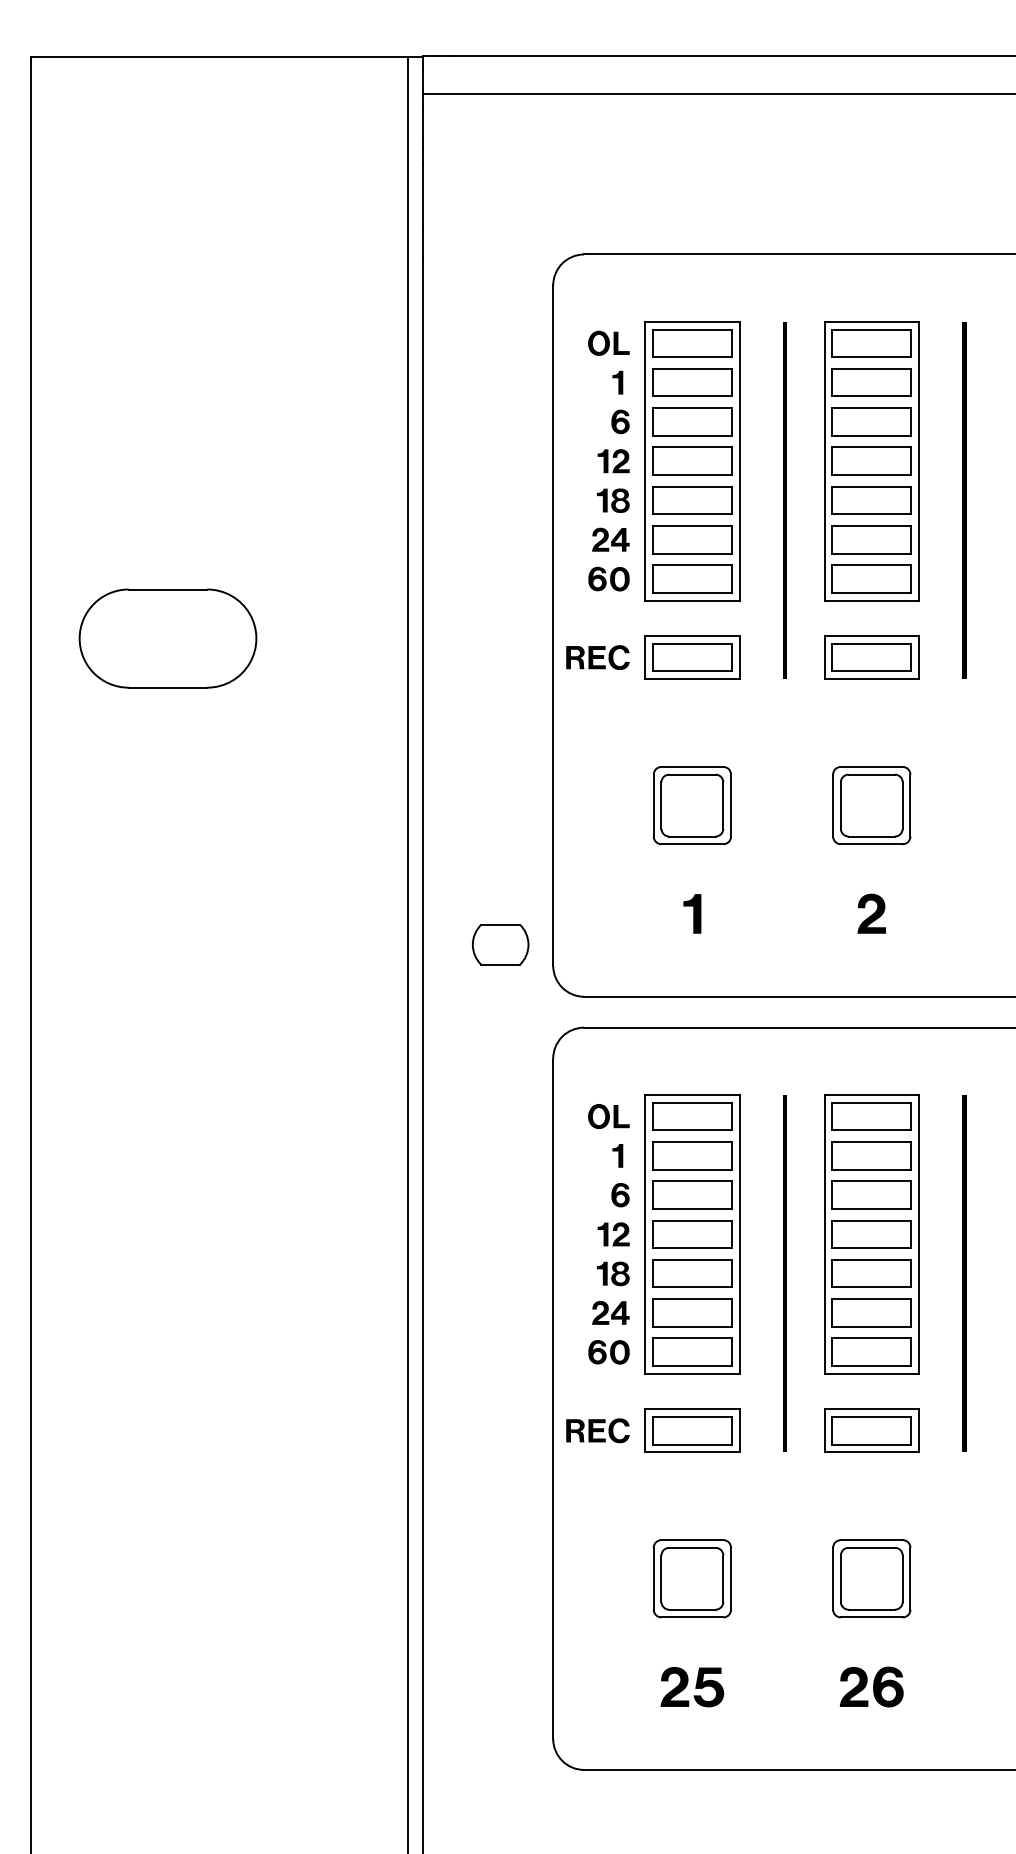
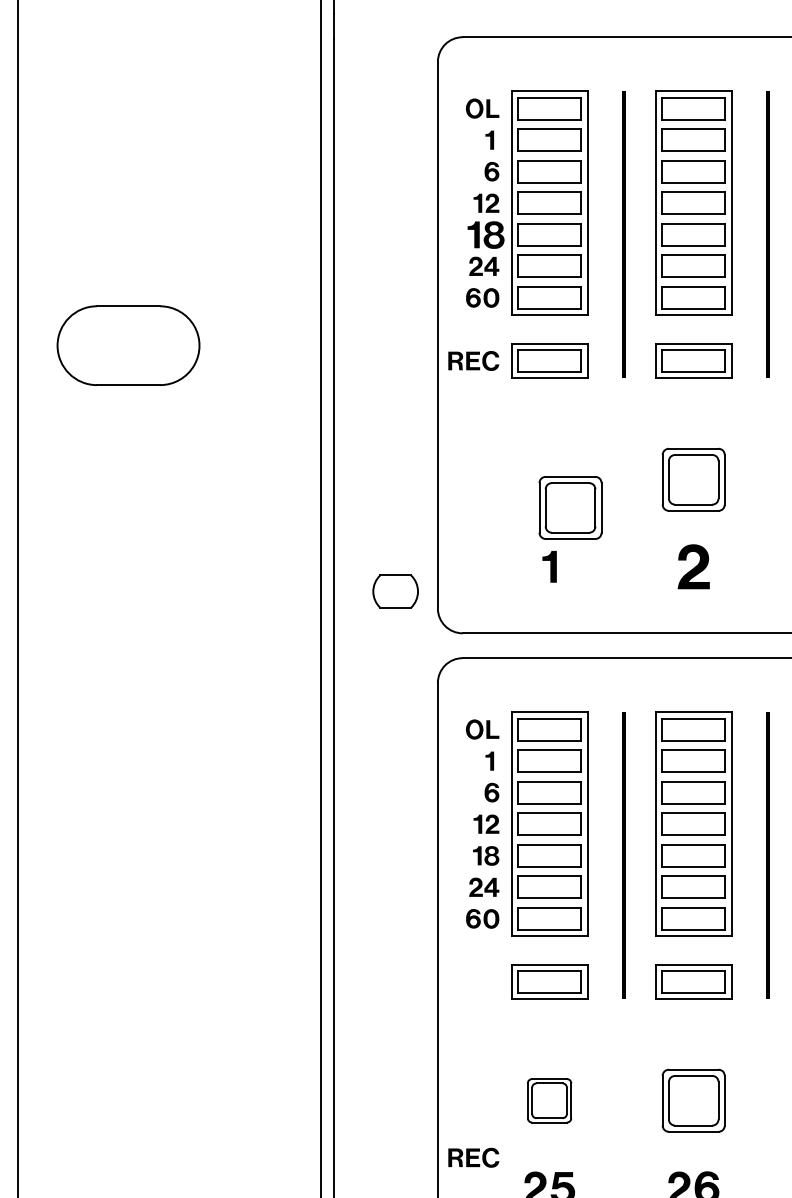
part: (613, 500) -> (486, 234), size x1.4
part: (691, 805) -> (569, 507), moved
part: (871, 913) -> (693, 566), size x1.4
part: (597, 1430) -> (473, 1157), moved
part: (691, 1578) -> (548, 1100), size x0.7

